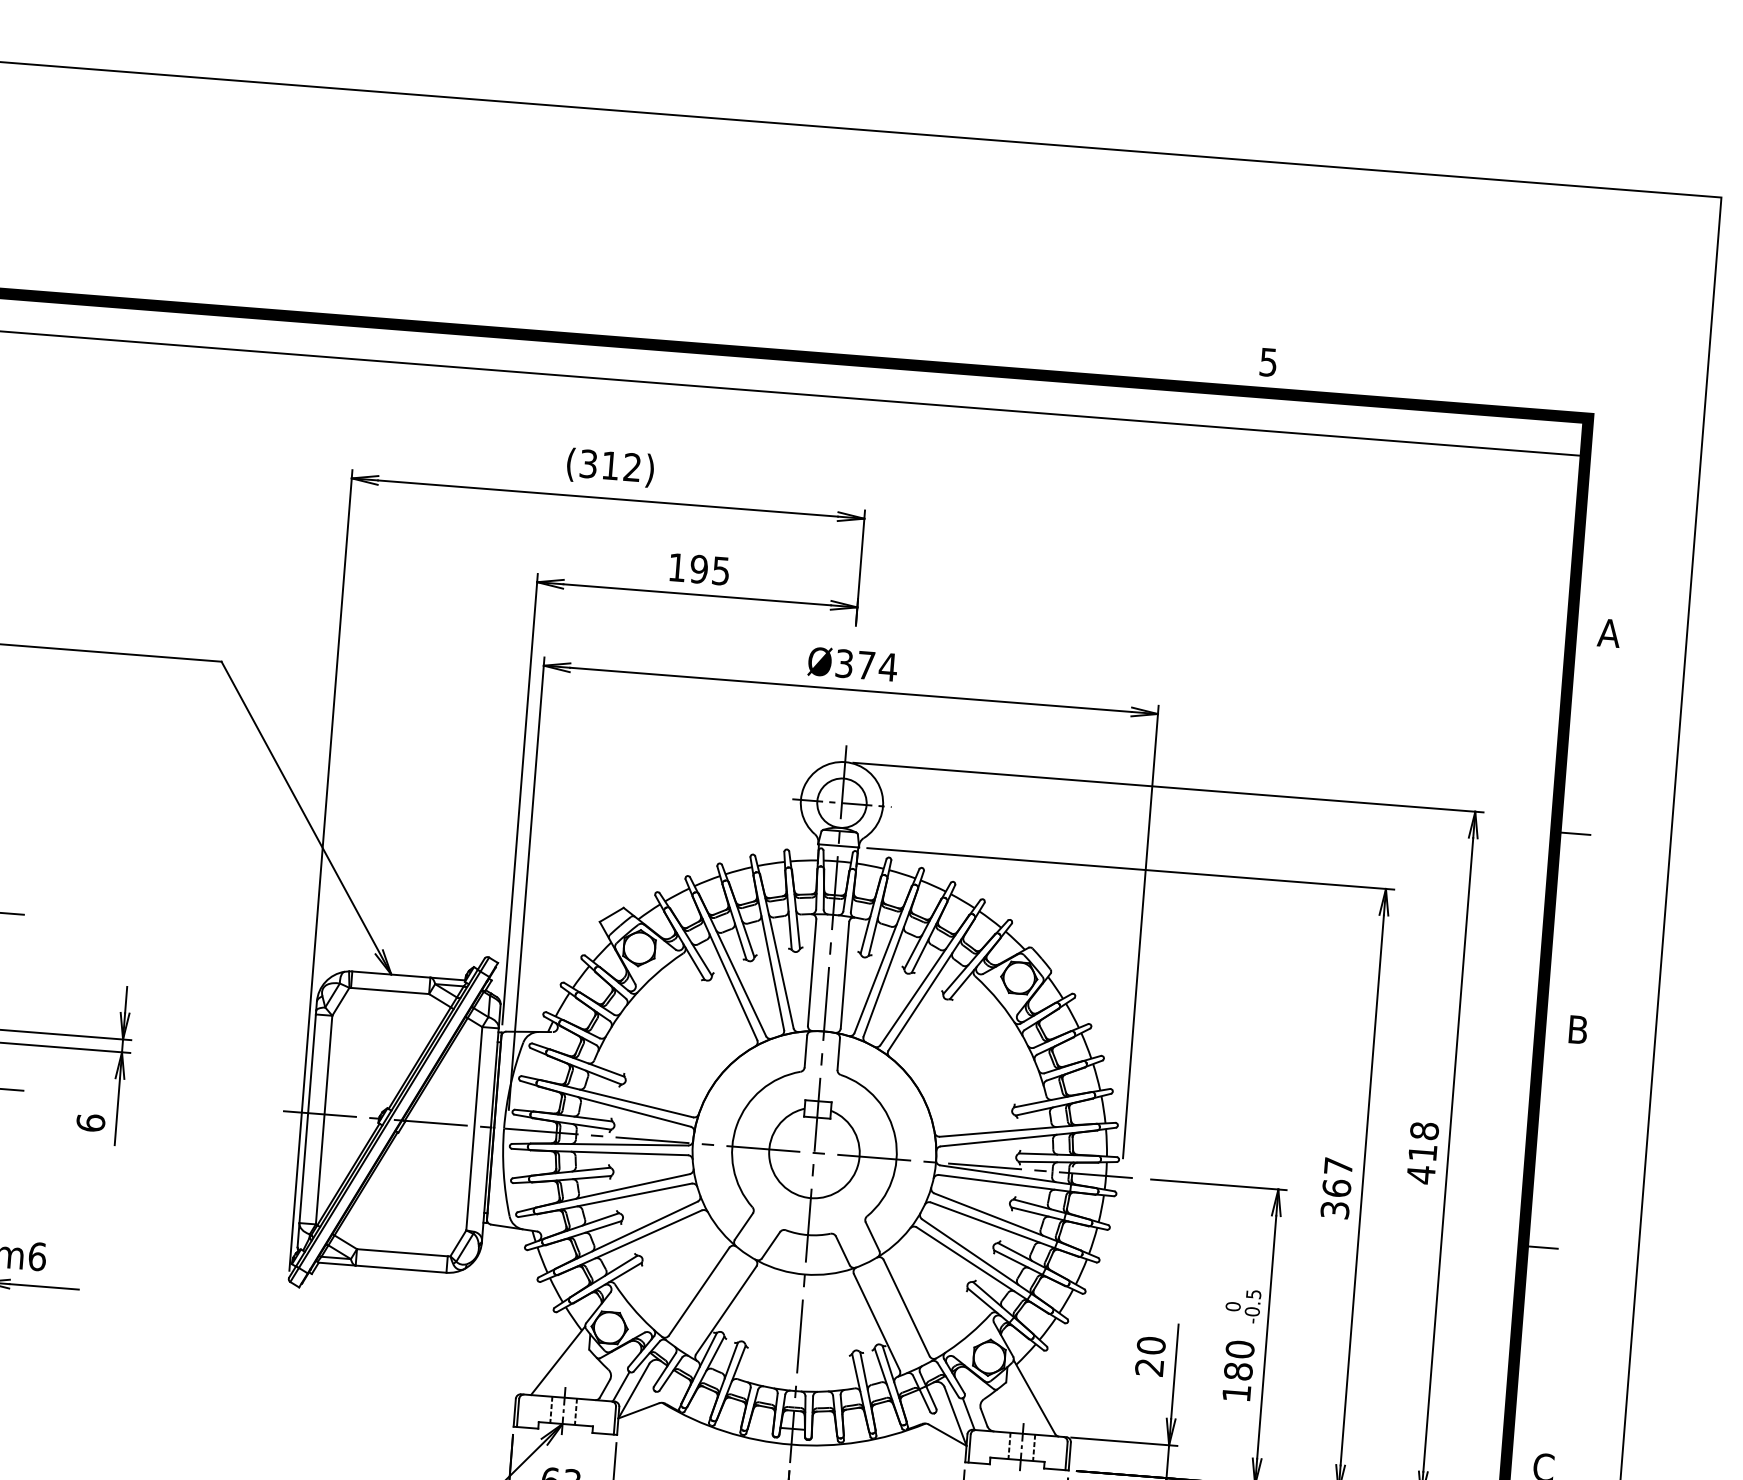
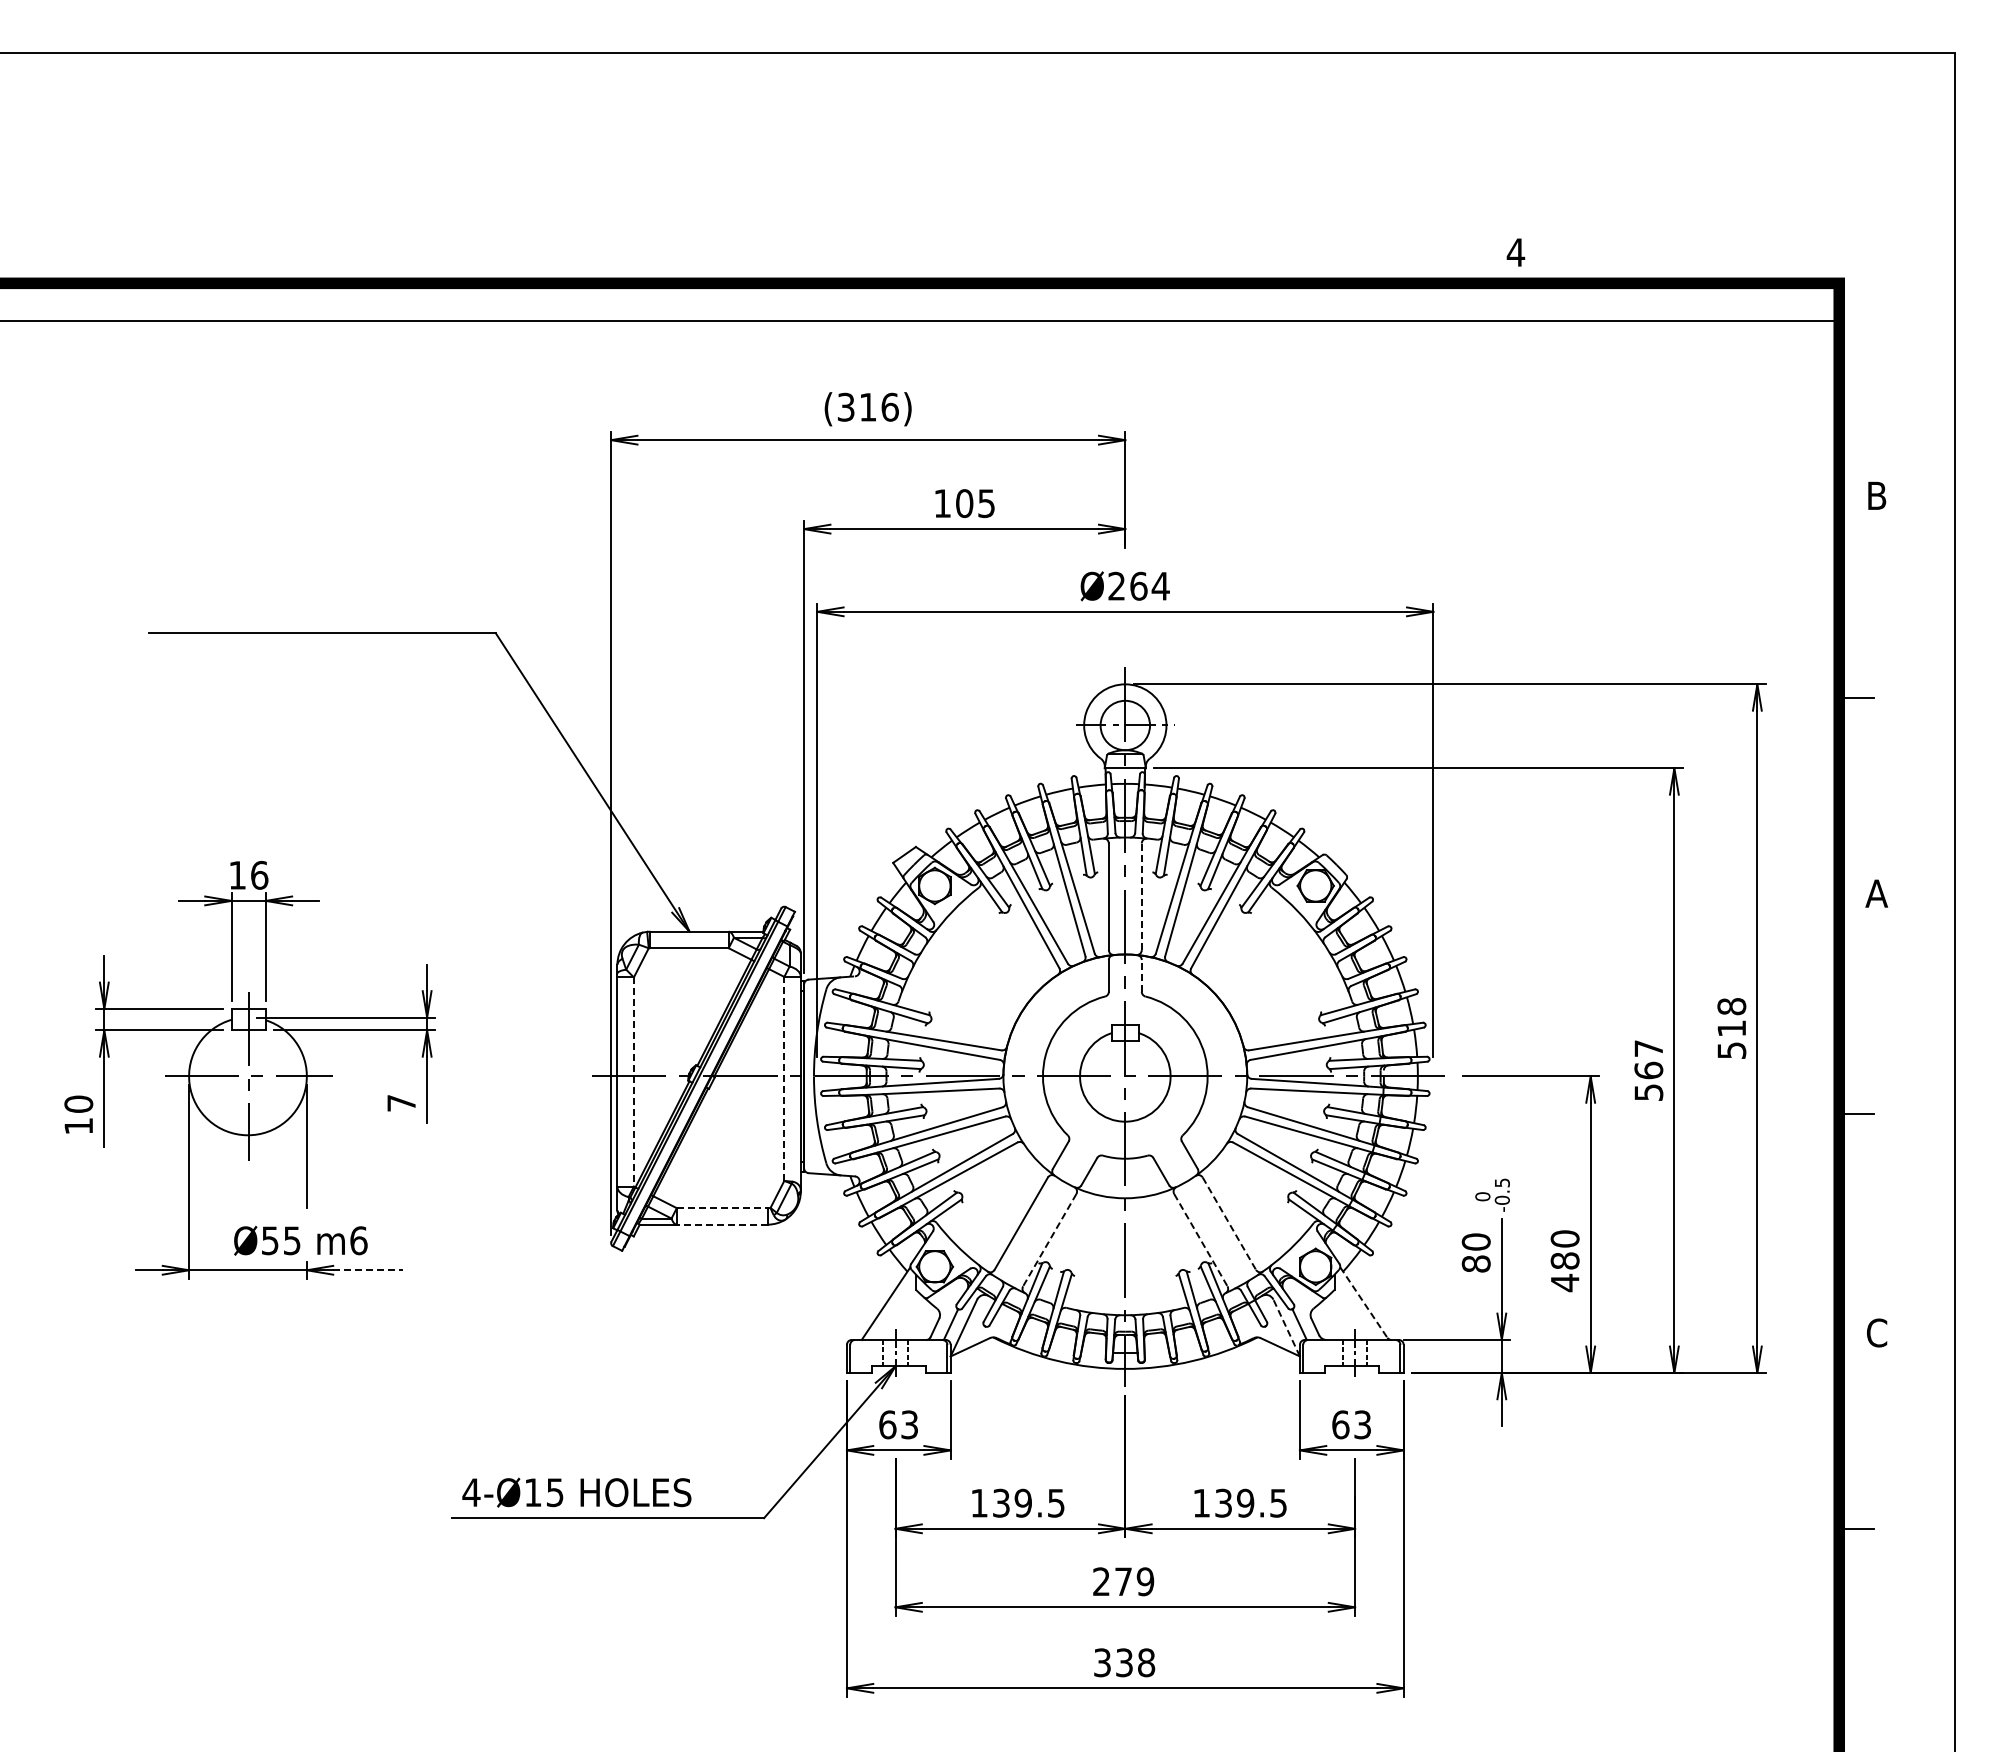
text: (1268, 362) -> (1515, 252), 5 -> 4
text: (631, 466) -> (889, 406), (312) -> (316)
text: (699, 569) -> (964, 503), 195 -> 105
text: (1608, 632) -> (1876, 495), A -> B
text: (855, 663) -> (1127, 585), Ø374 -> Ø264
line: (844, 974) -> (1141, 896), solid -> dashed
text: (1577, 1029) -> (1876, 893), B -> A
line: (838, 1053) -> (1141, 975), solid -> dashed
line: (323, 1120) -> (633, 1082), solid -> dashed
text: (90, 1122) -> (401, 1102), 6 -> 7
line: (474, 1128) -> (784, 1078), solid -> dashed
text: (1420, 1174) -> (1731, 1050), 418 -> 518
text: (1334, 1210) -> (1648, 1092), 367 -> 567
line: (402, 1253) -> (722, 1208), solid -> dashed
line: (401, 1269) -> (722, 1224), solid -> dashed
line: (43, 1287) -> (367, 1270), solid -> dashed
text: (1243, 1305) -> (1492, 1194), moved
line: (906, 1308) -> (1229, 1224), solid -> dashed
line: (725, 1310) -> (1049, 1240), solid -> dashed
line: (877, 1322) -> (1201, 1240), solid -> dashed
text: (1148, 1366) -> (1475, 1263), 20 -> 80
text: (1237, 1392) -> (1565, 1282), 180 -> 480
line: (1035, 1397) -> (1364, 1302), solid -> dashed
line: (955, 1415) -> (1286, 1327), solid -> dashed

